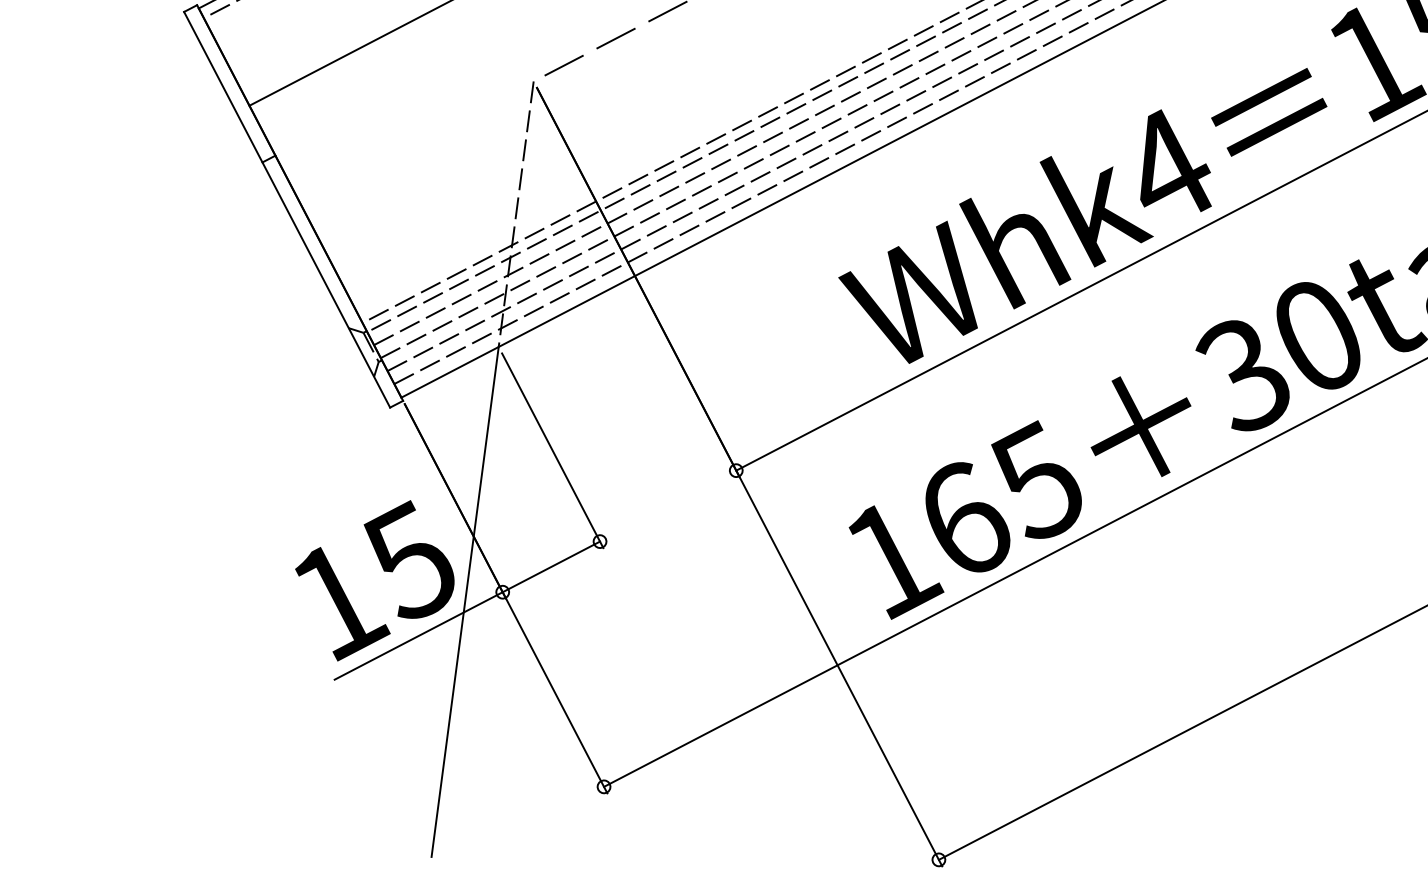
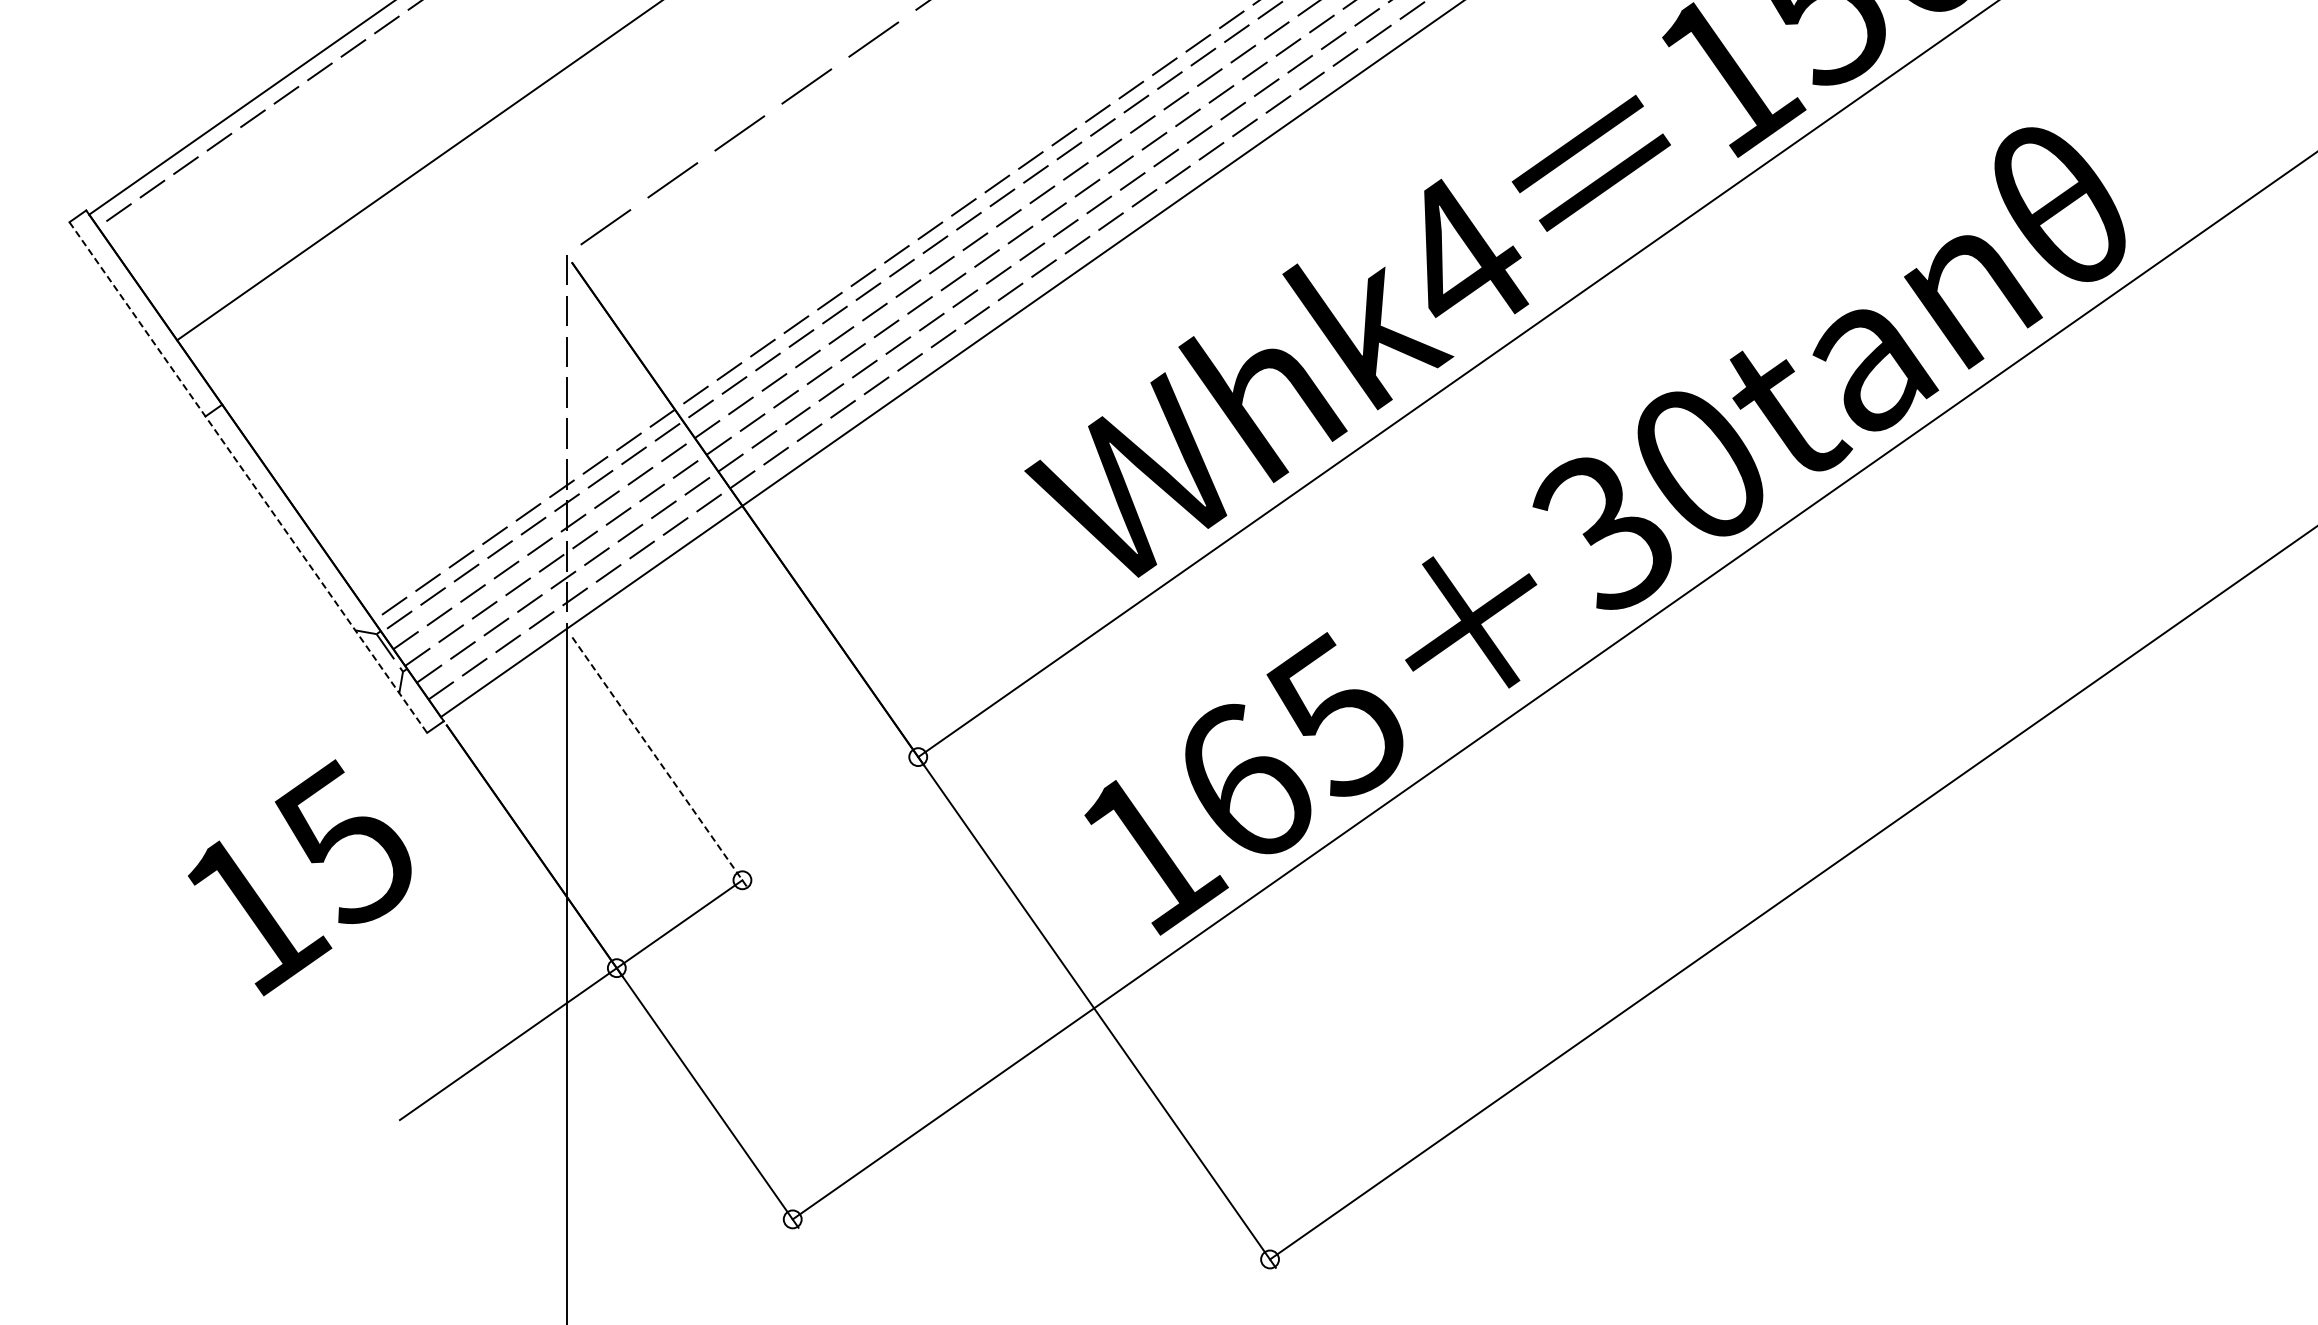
line: (287, 209) -> (248, 477), solid -> dashed
line: (552, 451) -> (660, 763), solid -> dashed
text: (374, 580) -> (299, 877), moved

